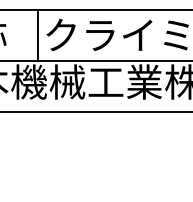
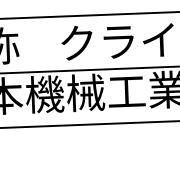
line: (38, 34) -> (52, 43), removed

